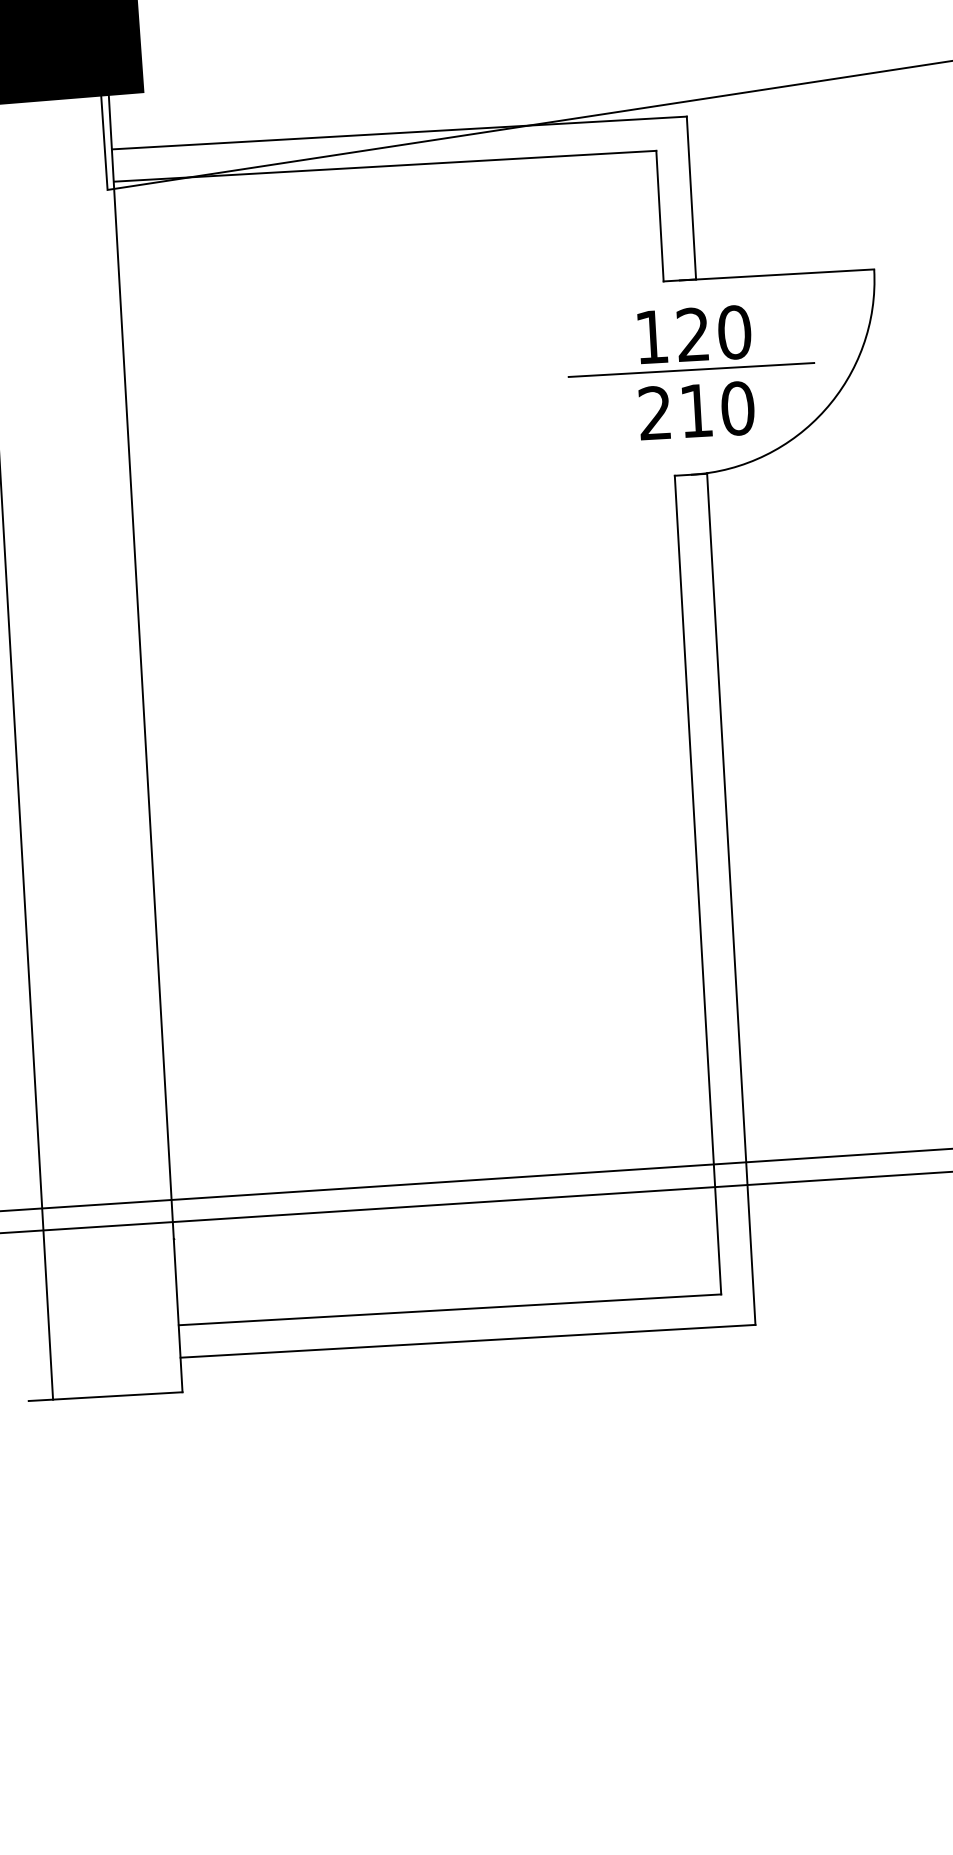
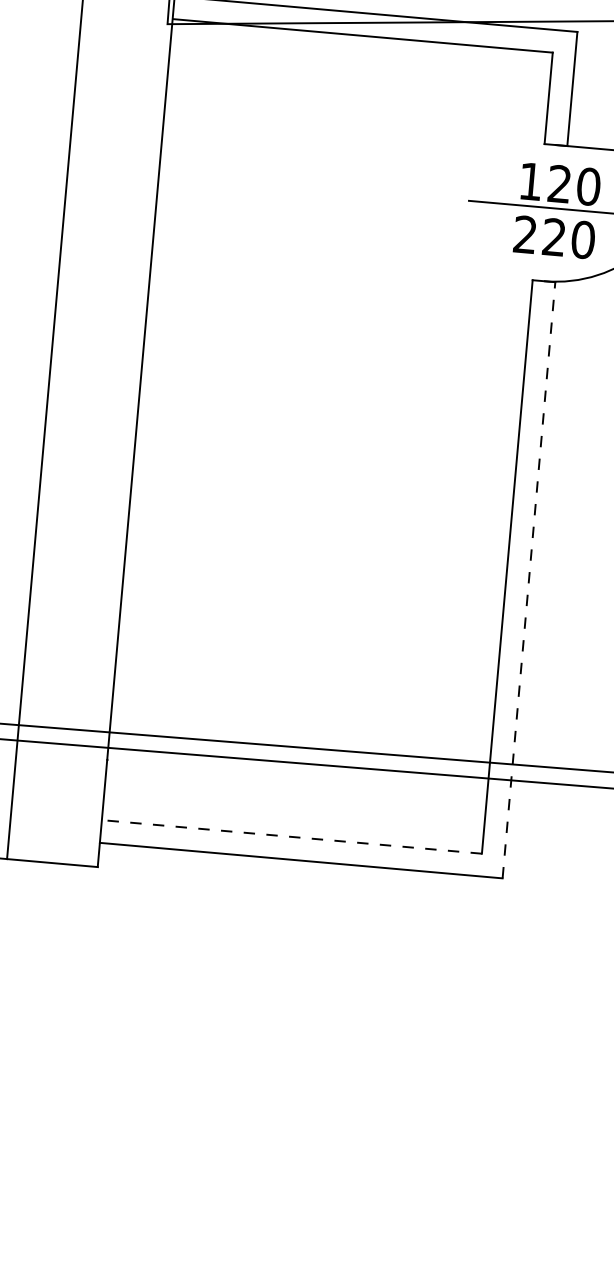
text: (695, 410) -> (553, 237), 210 -> 220
line: (731, 899) -> (529, 580), solid -> dashed
line: (450, 1309) -> (292, 836), solid -> dashed

